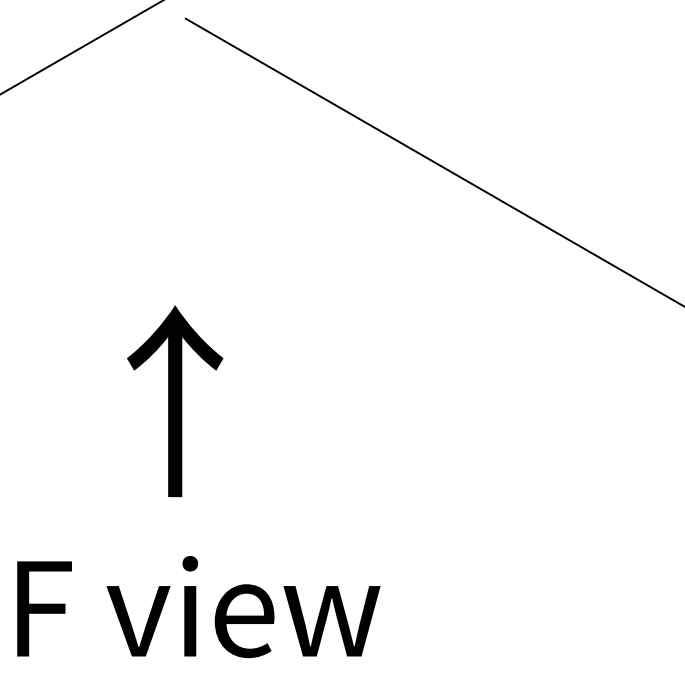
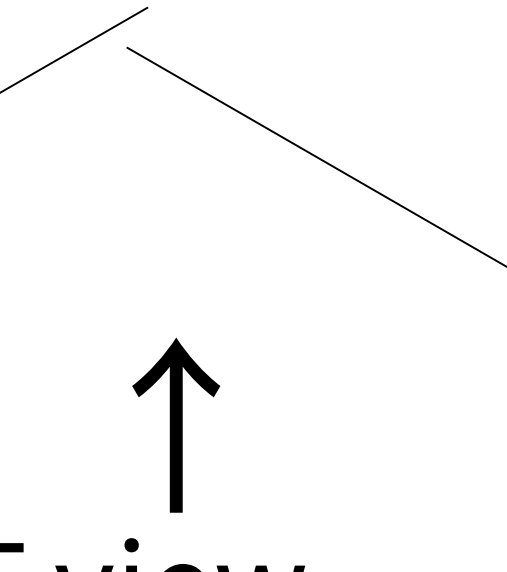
text: (175, 401) -> (176, 425), moved

